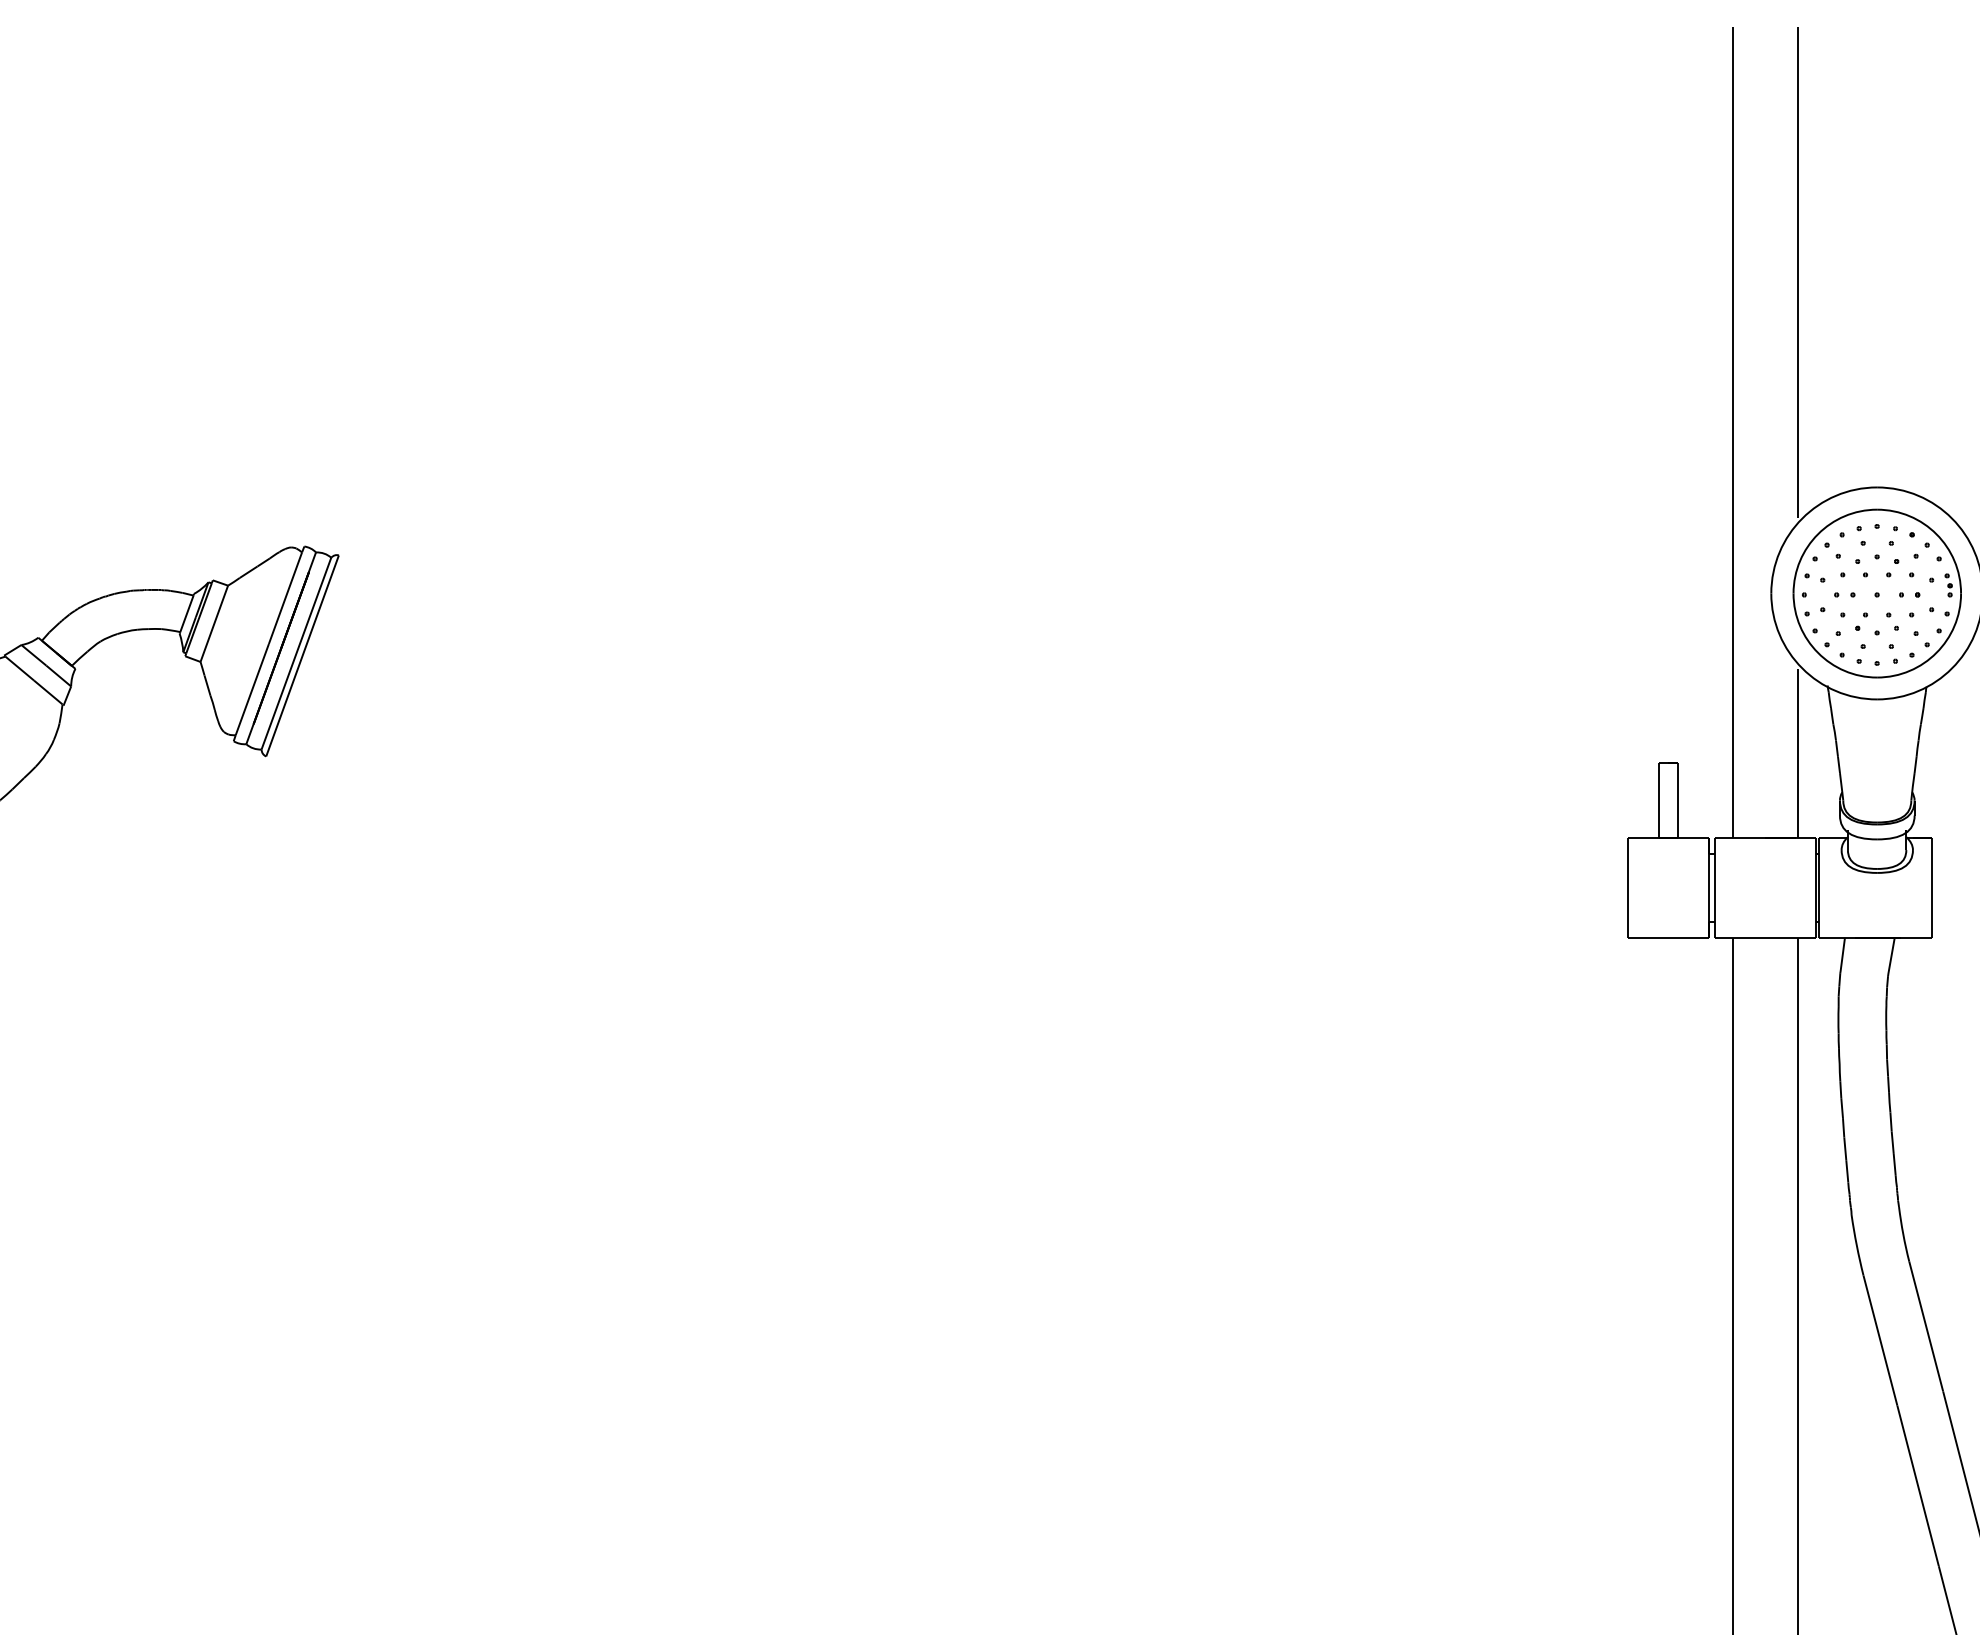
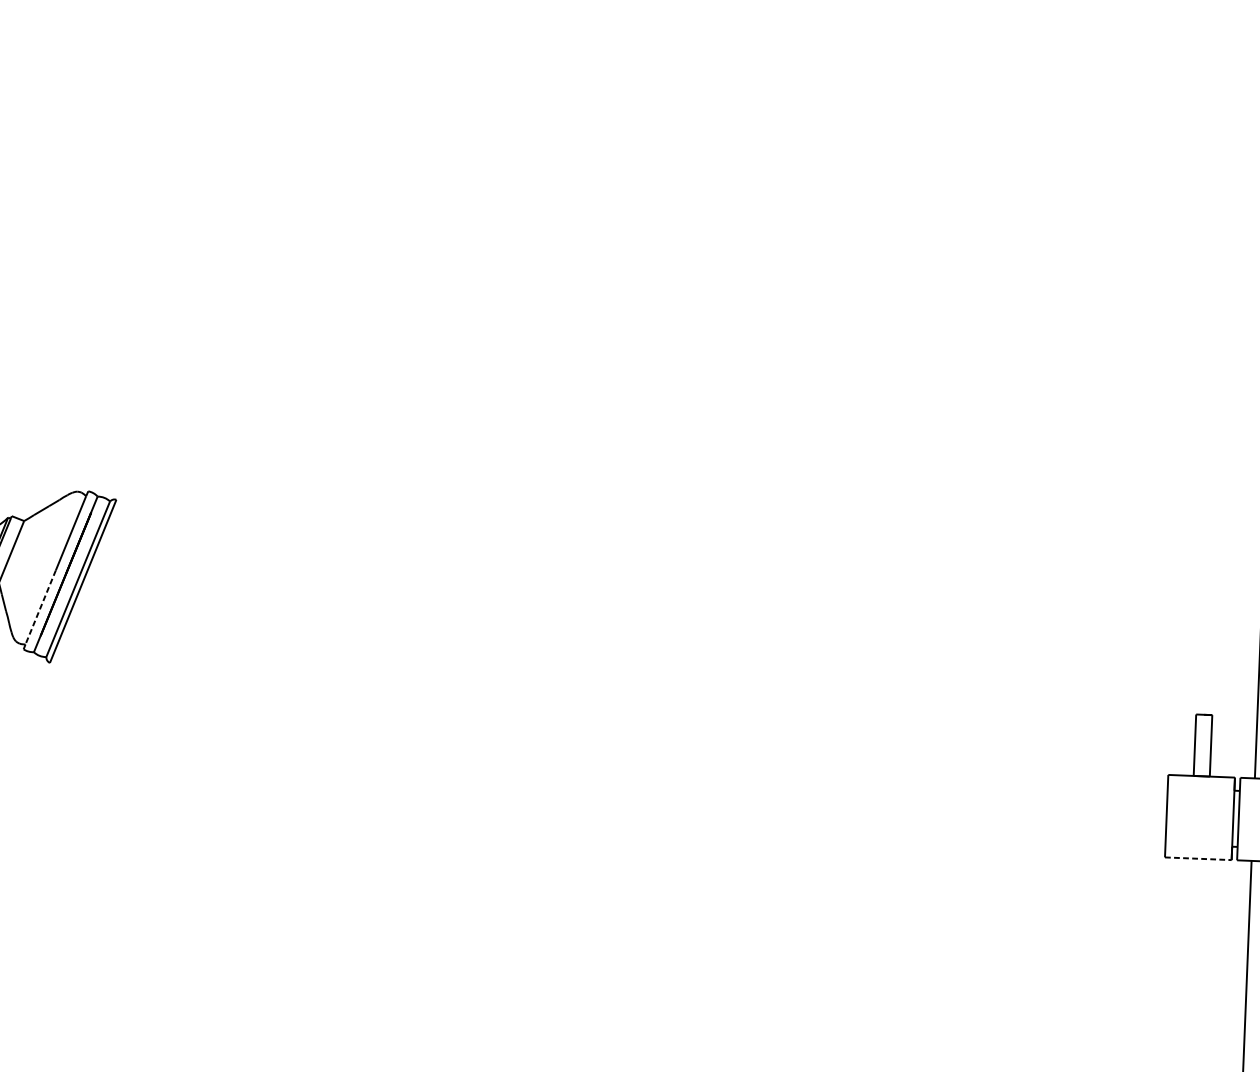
line: (252, 689) -> (40, 607), solid -> dashed
line: (1668, 937) -> (1198, 858), solid -> dashed

